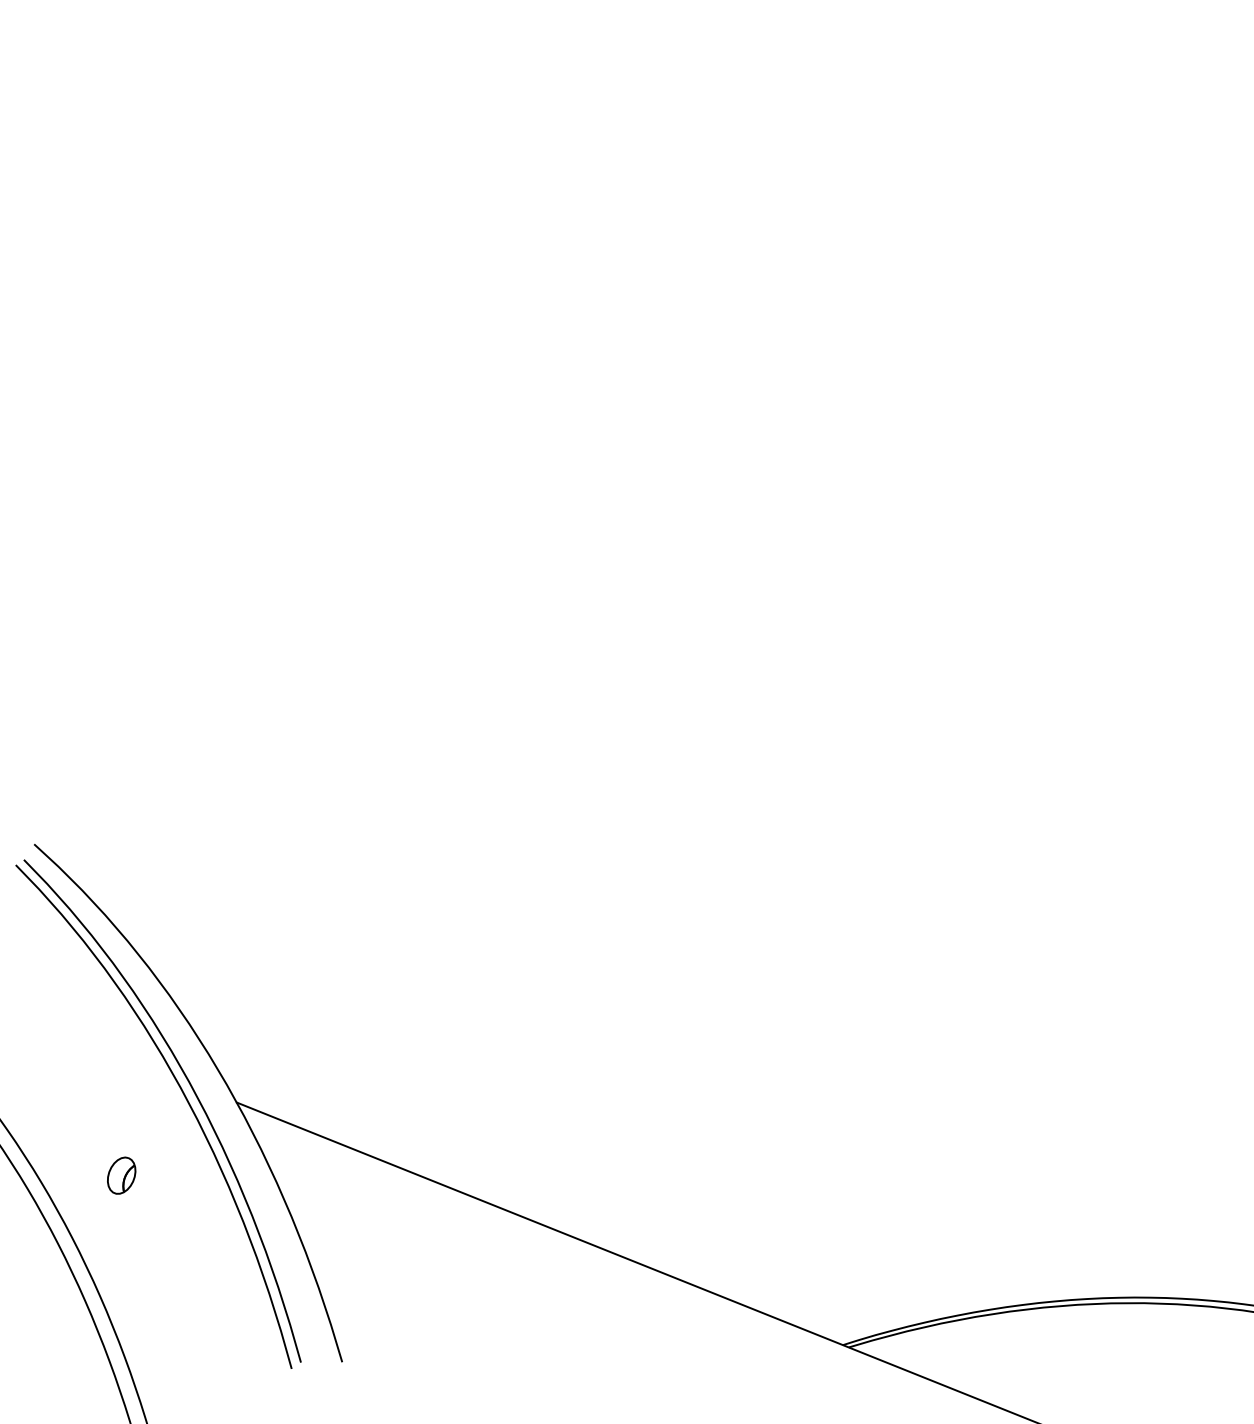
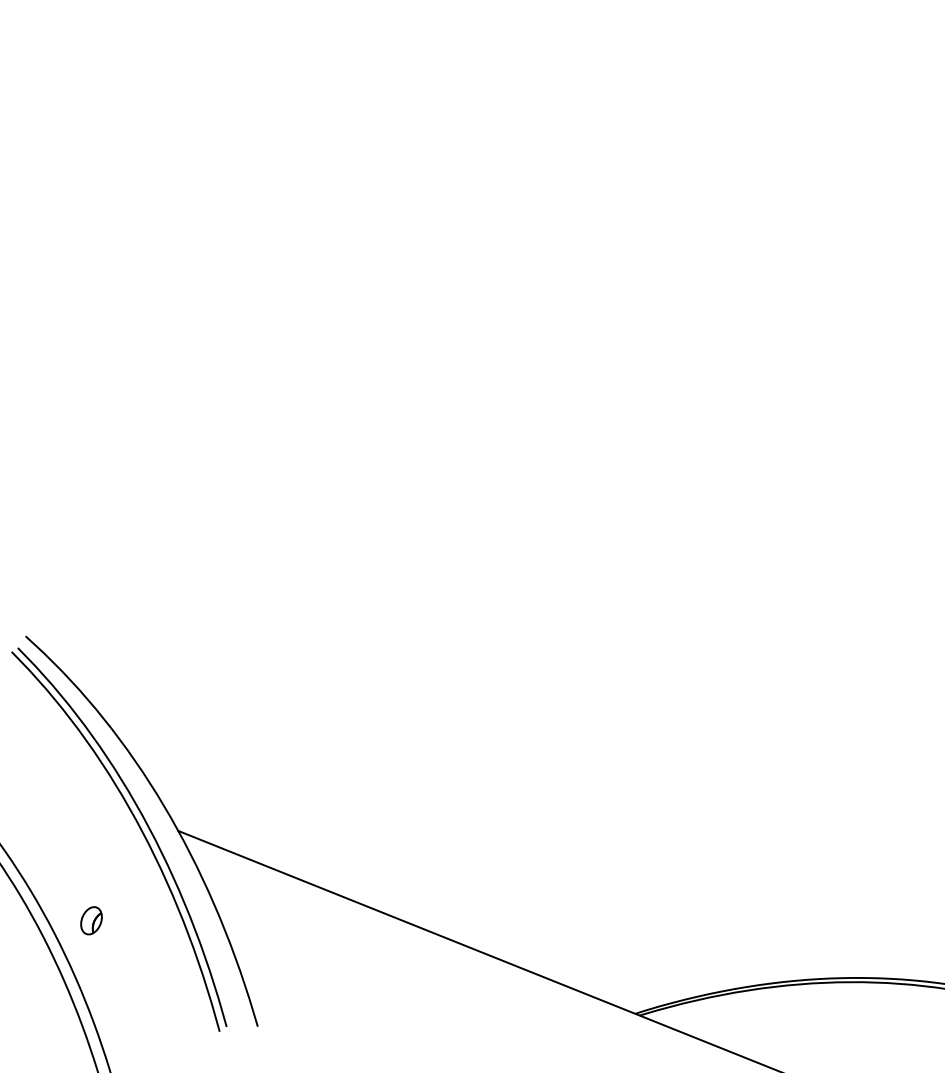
part: (121, 1175) -> (91, 920), moved

